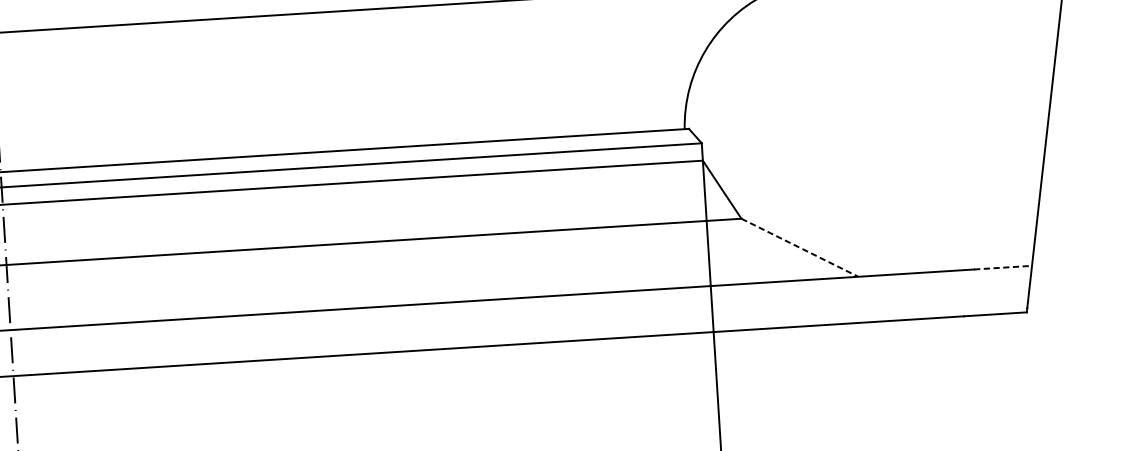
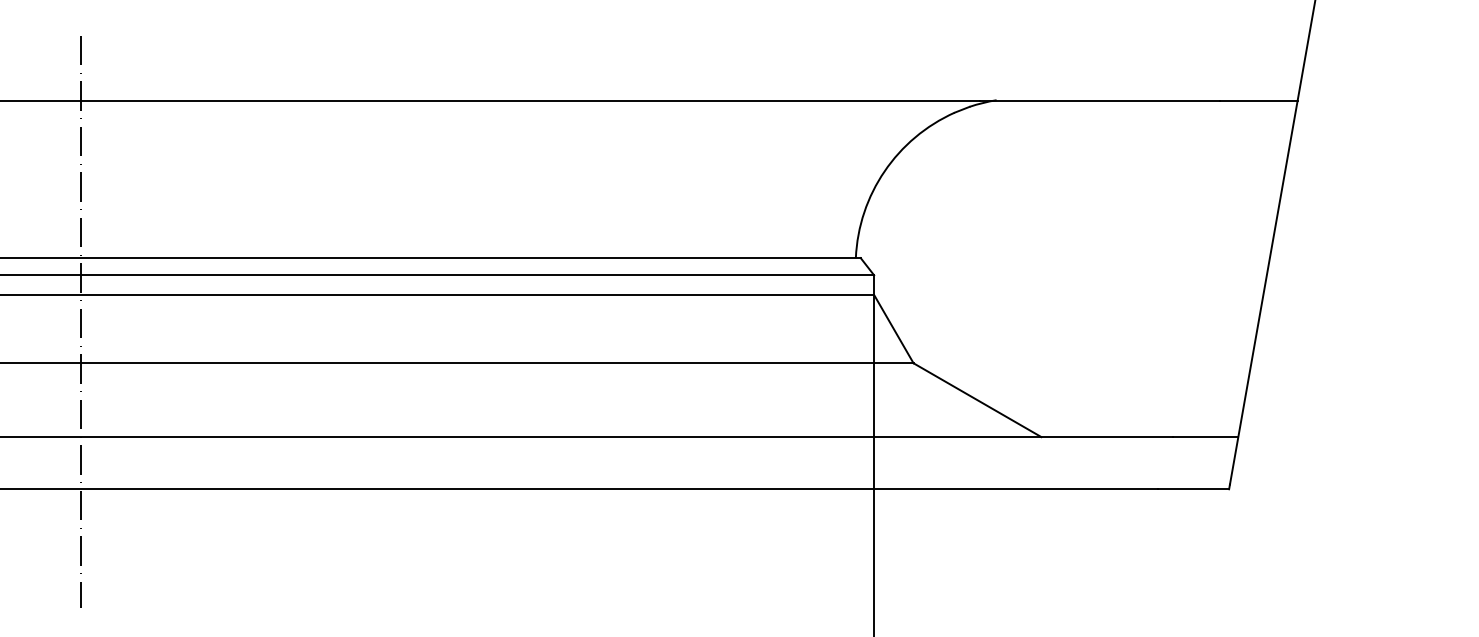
line: (799, 248) -> (977, 400), dashed -> solid
line: (1003, 268) -> (1205, 437), dashed -> solid

